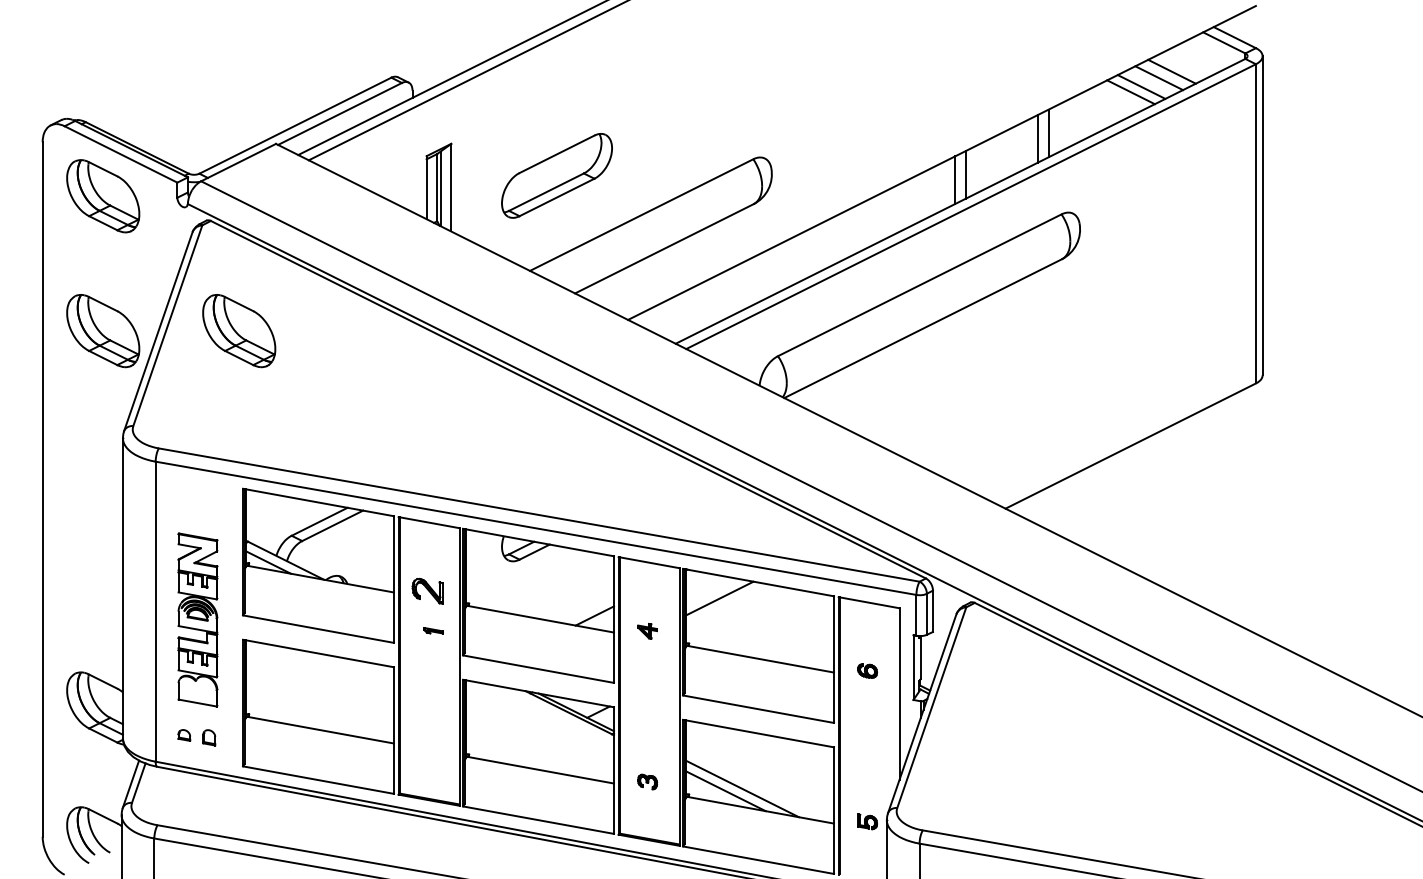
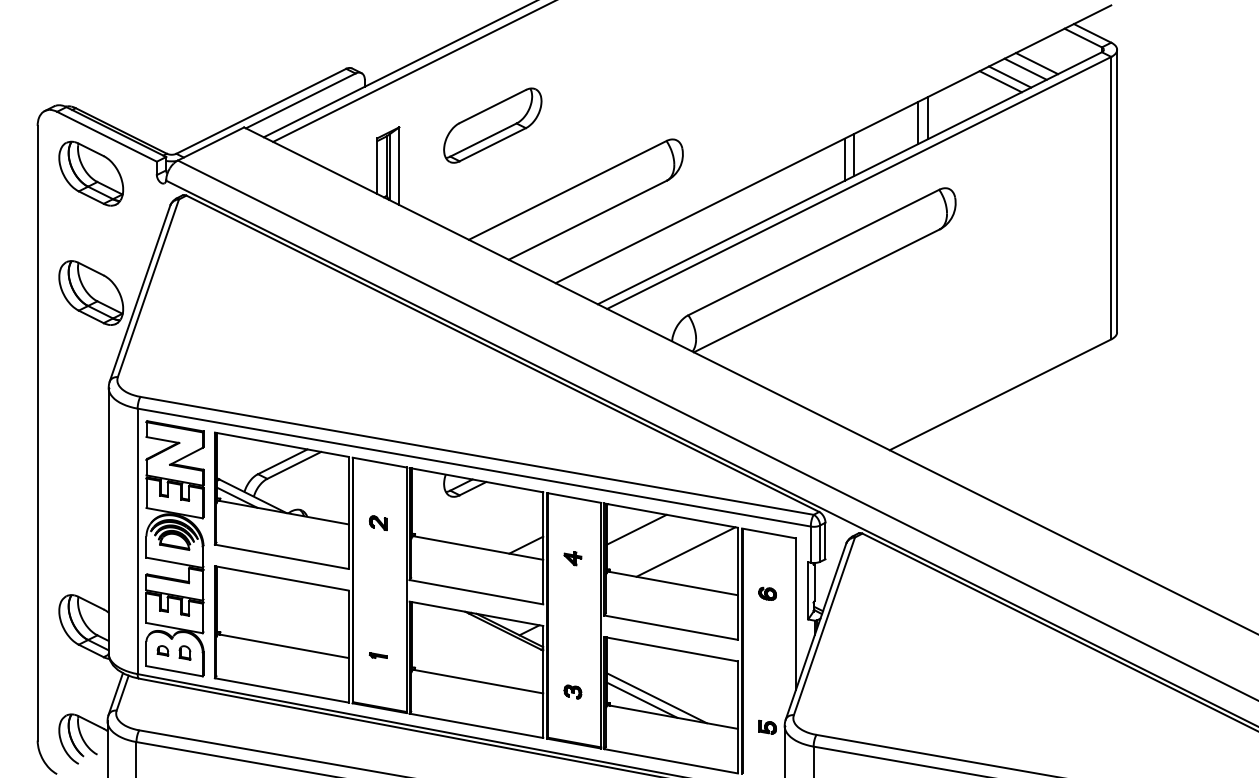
part: (556, 175) -> (492, 125), moved
part: (239, 331) -> (211, 293), removed
part: (427, 590) -> (378, 522), size x0.62
part: (197, 619) -> (174, 548), size x1.67
line: (775, 623) -> (686, 551), added
part: (433, 630) -> (378, 655), moved

